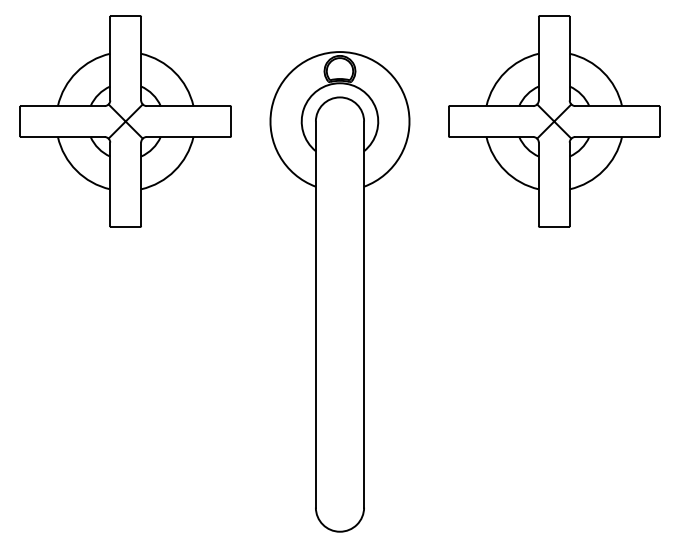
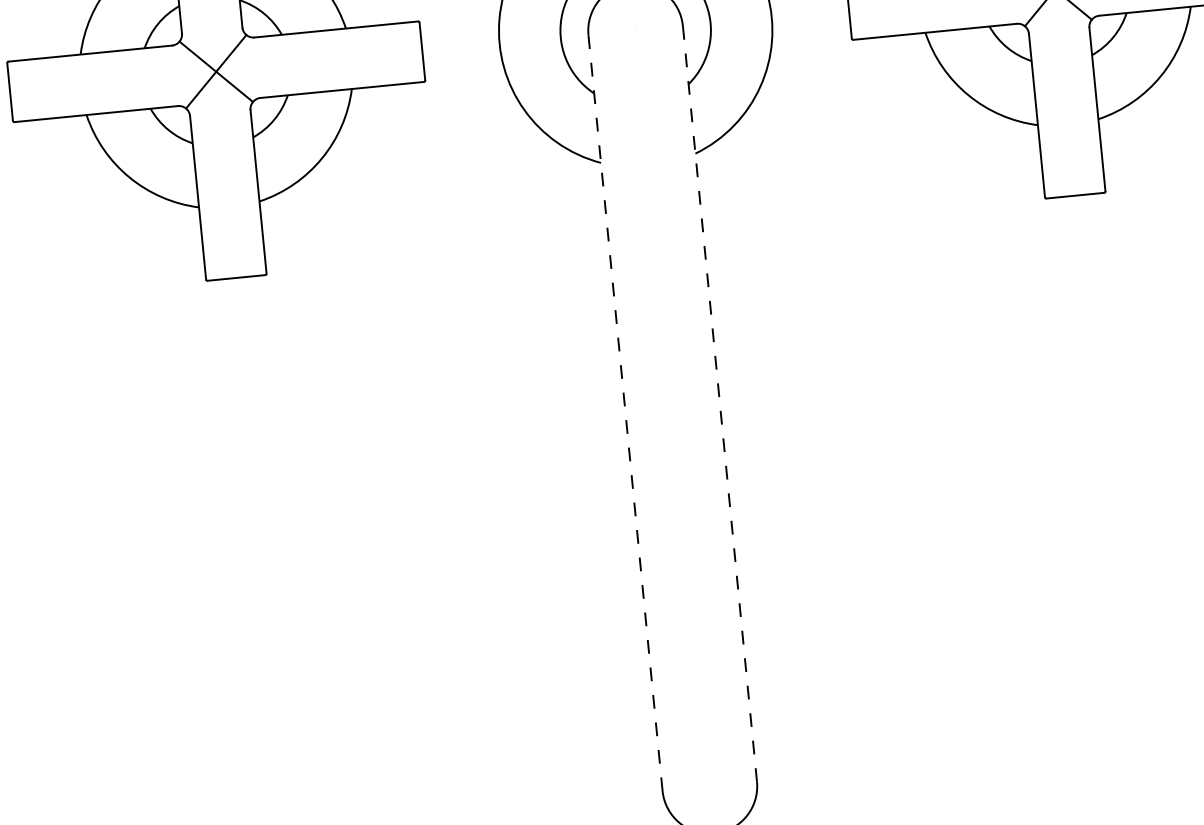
line: (315, 315) -> (624, 415), solid -> dashed
line: (364, 315) -> (720, 405), solid -> dashed

